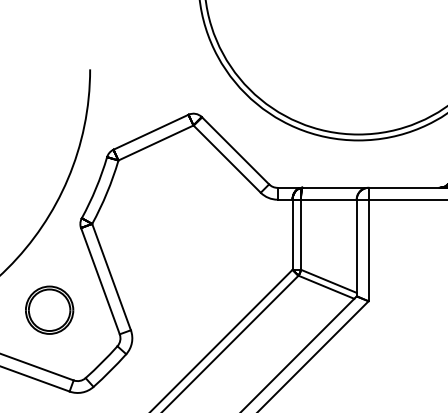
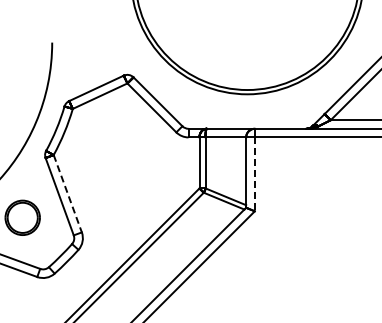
line: (368, 250) -> (254, 174), solid -> dashed
line: (111, 278) -> (67, 194), solid -> dashed

